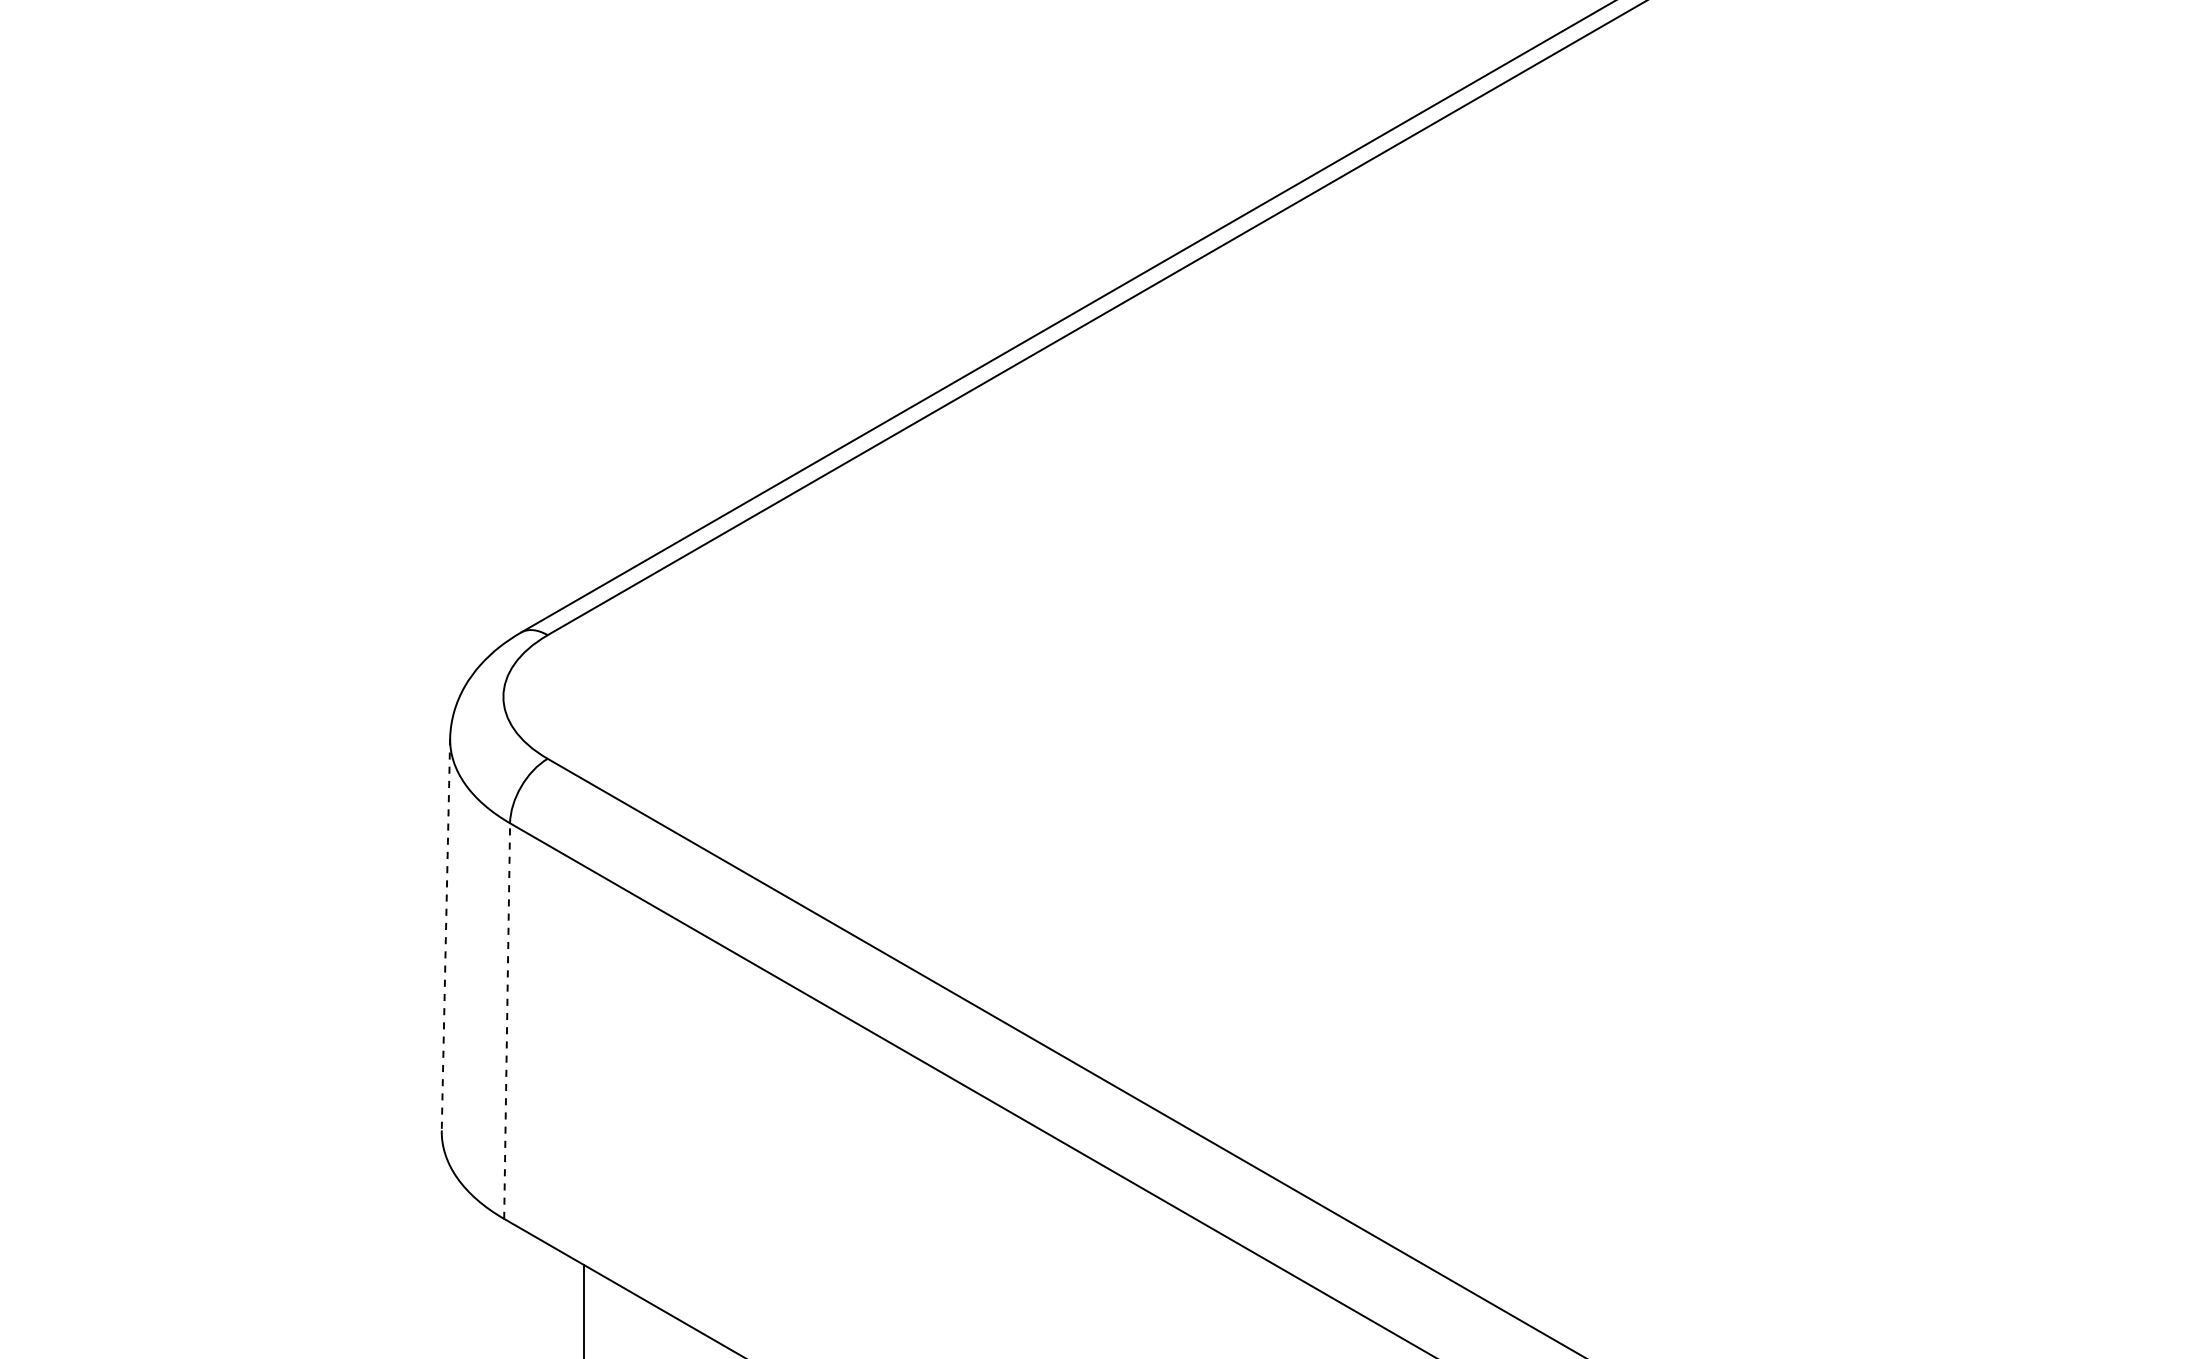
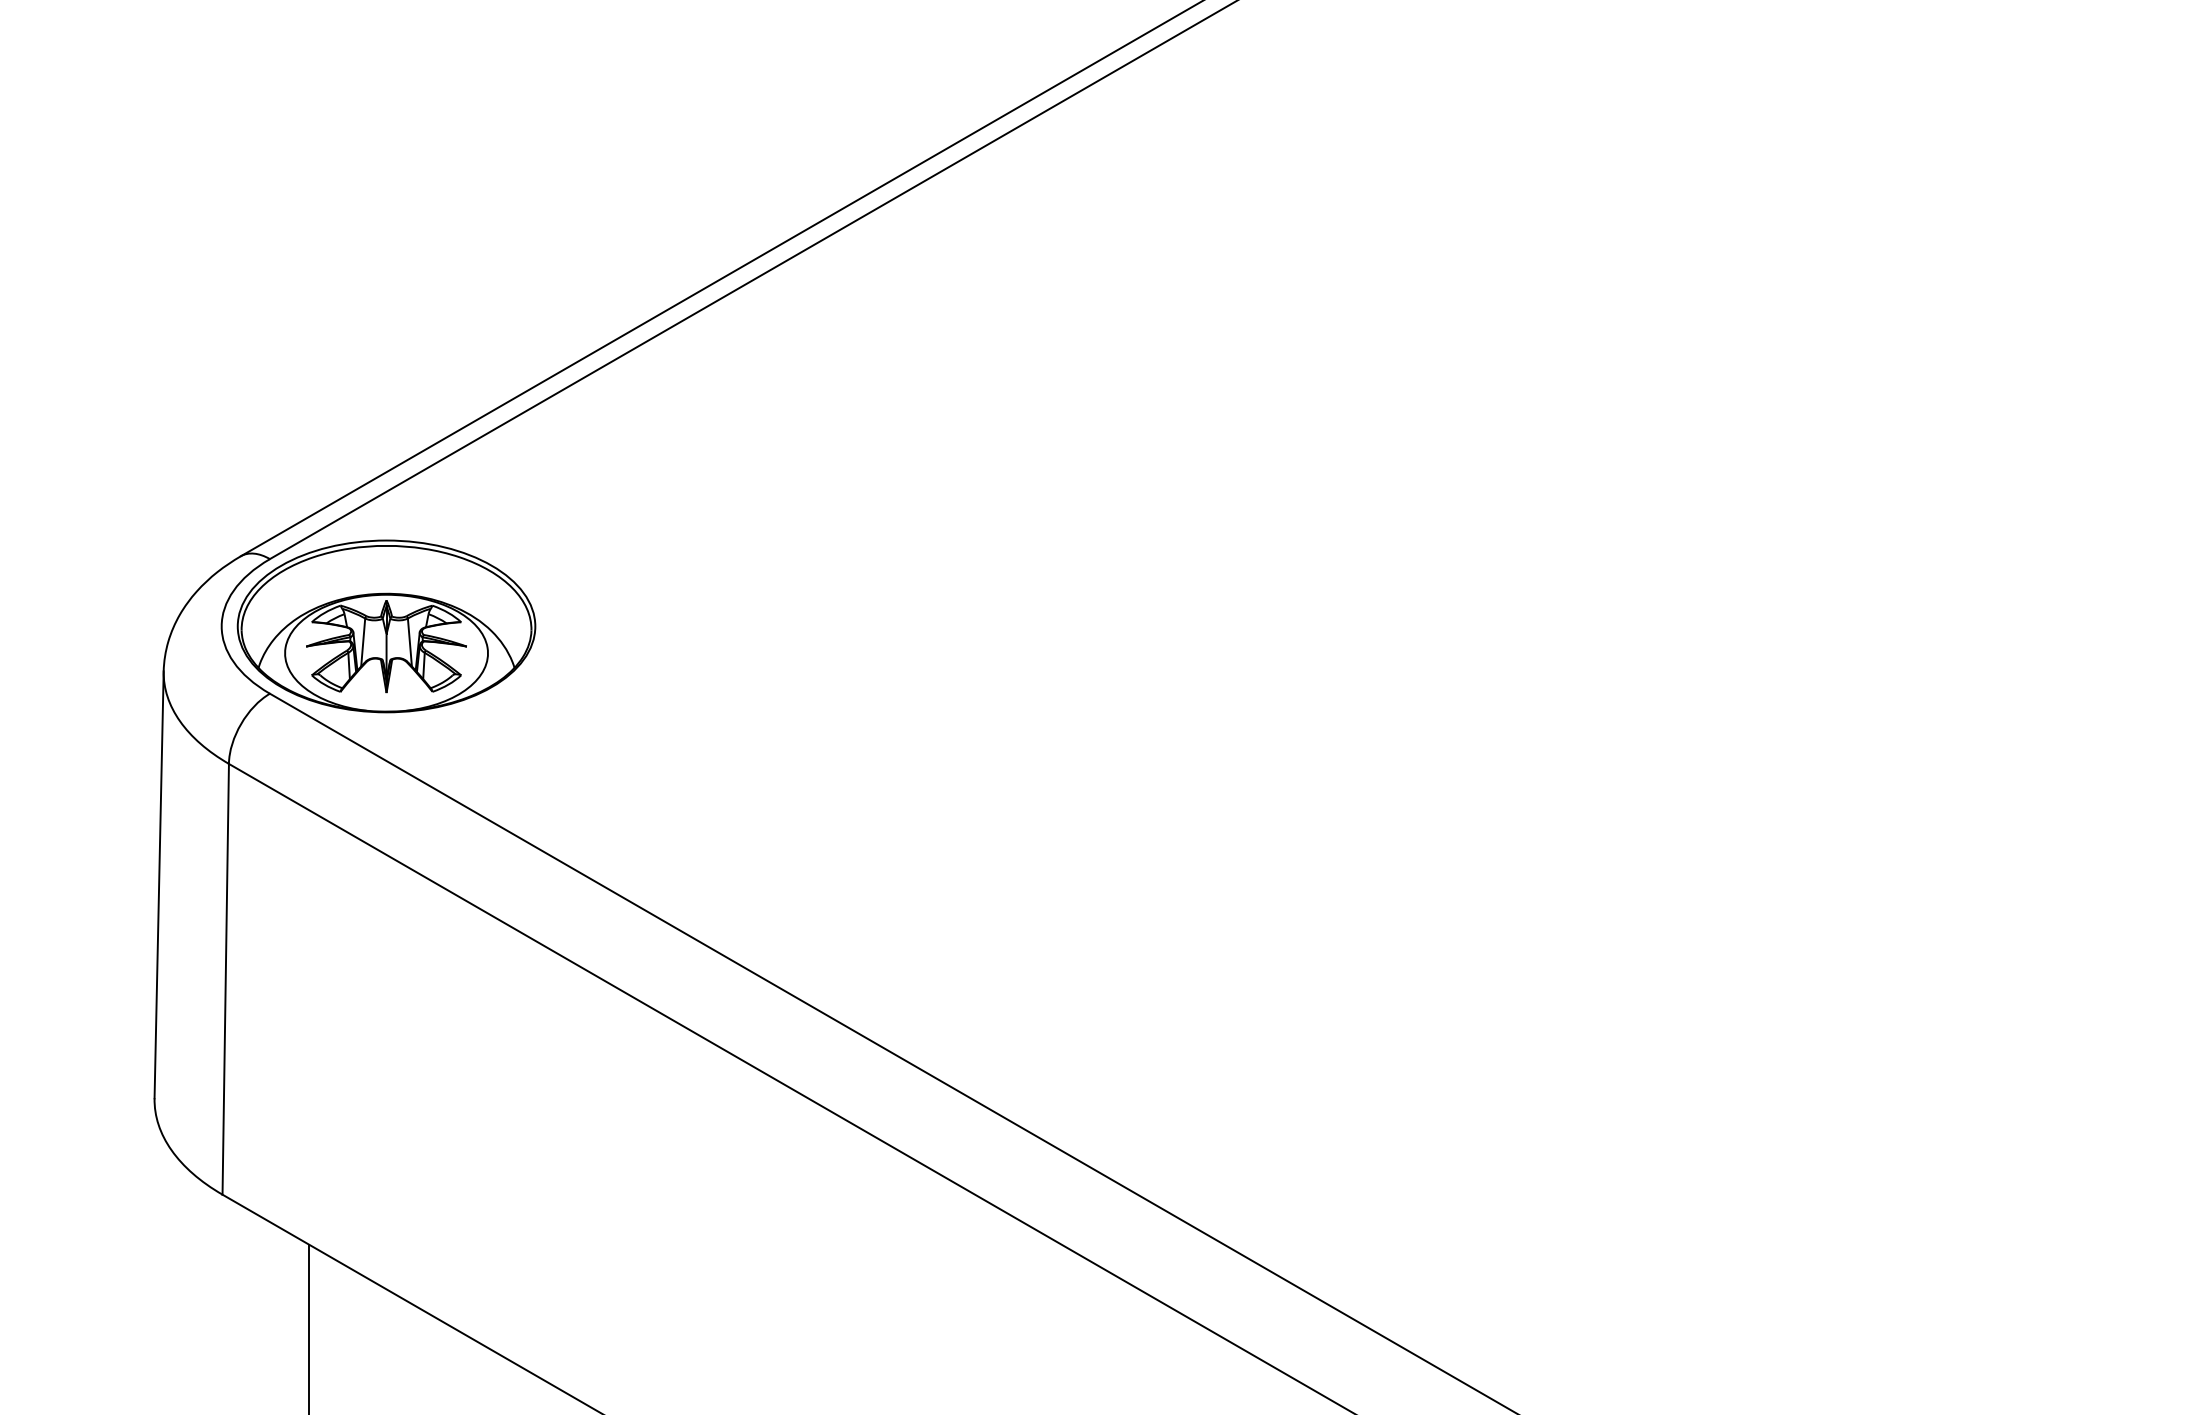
part: (654, 696) -> (386, 625), added
line: (445, 934) -> (158, 884), dashed -> solid
line: (507, 1021) -> (226, 979), dashed -> solid

